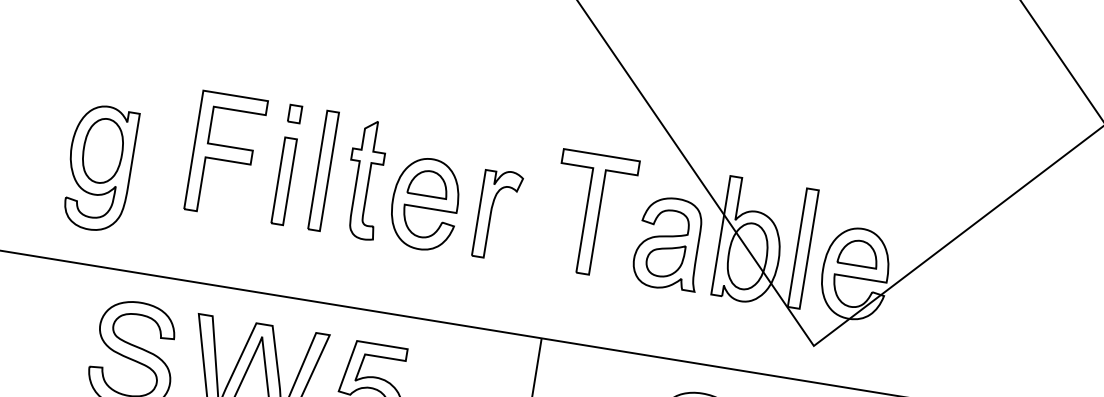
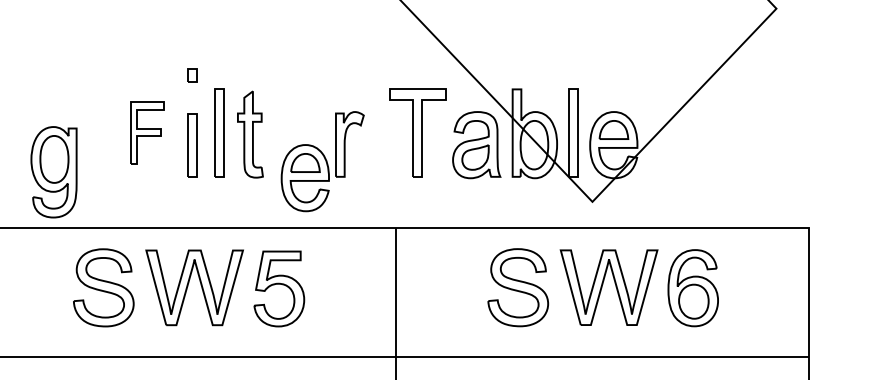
part: (295, 114) -> (192, 75), moved
part: (226, 154) -> (147, 132), size x0.7
part: (98, 168) -> (53, 172), moved
part: (423, 204) -> (304, 178), moved

